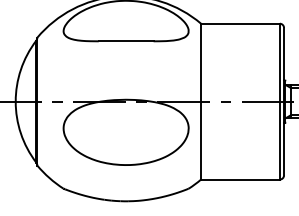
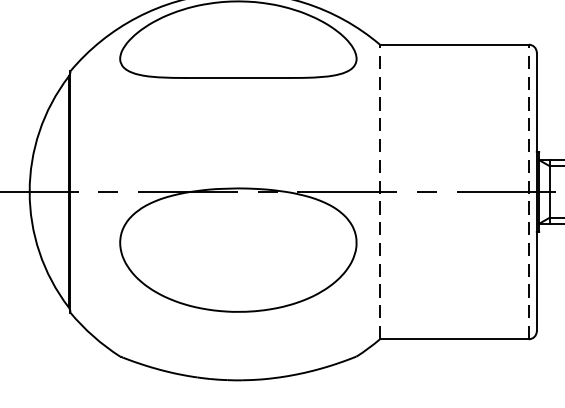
line: (201, 101) -> (380, 191), solid -> dashed
line: (279, 101) -> (528, 191), solid -> dashed

